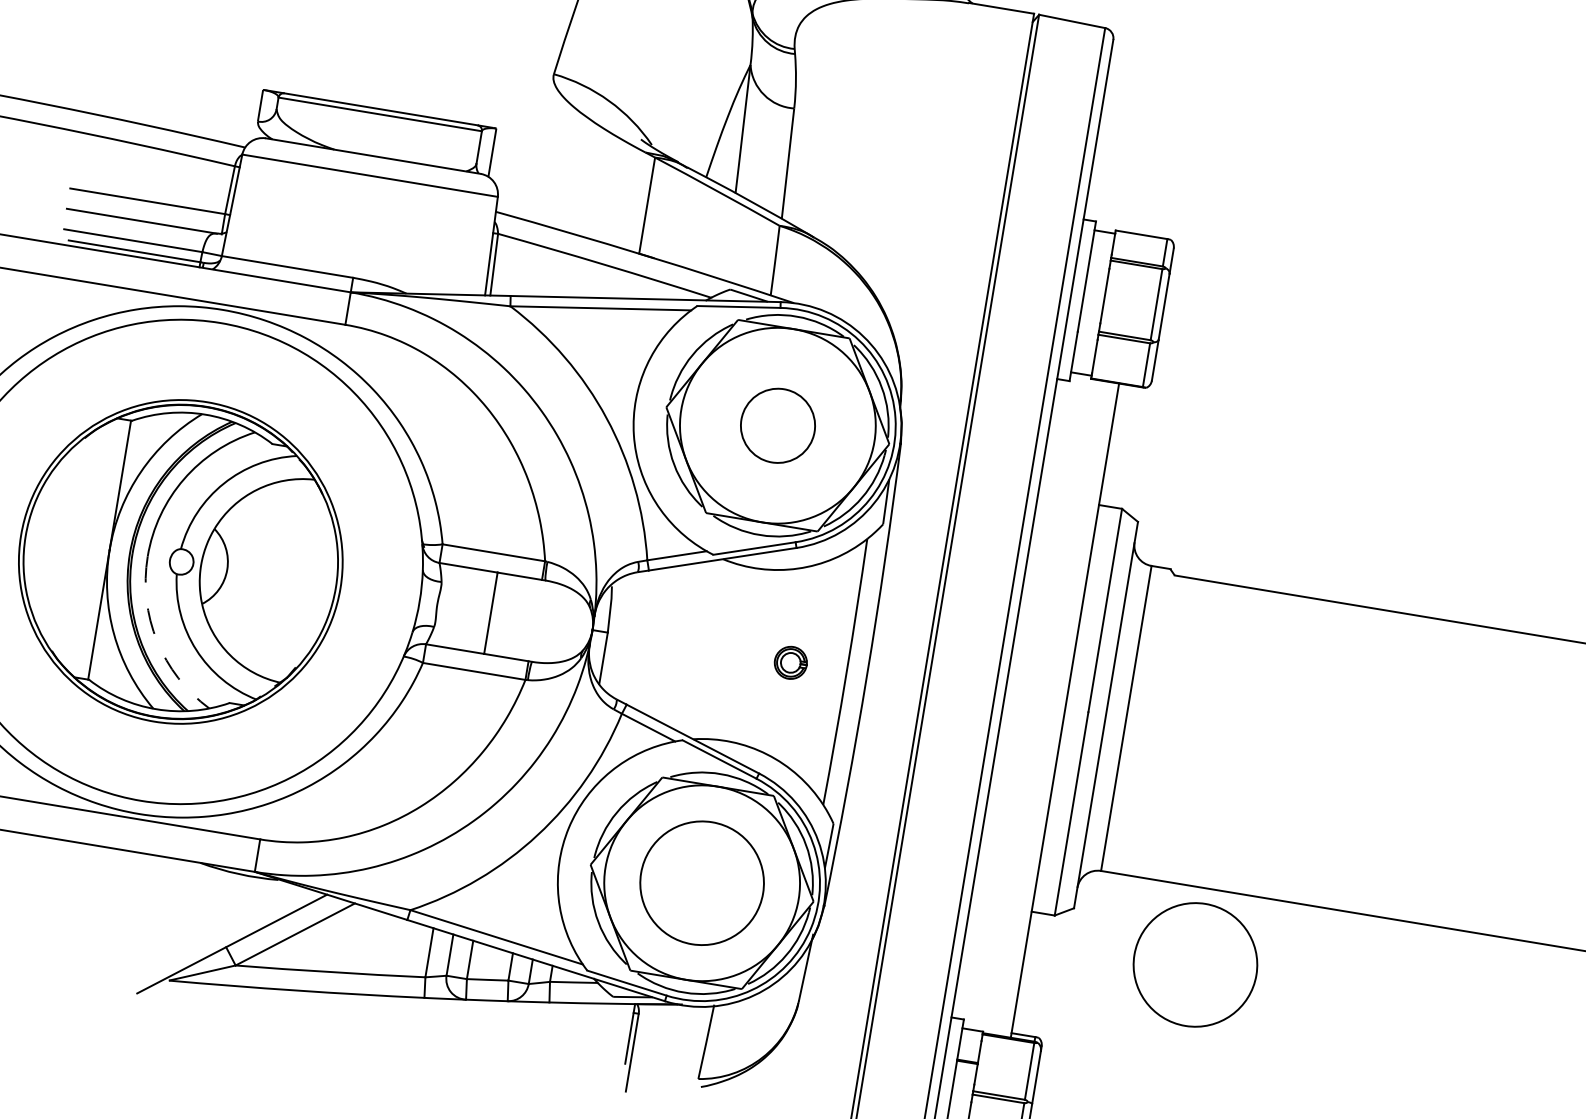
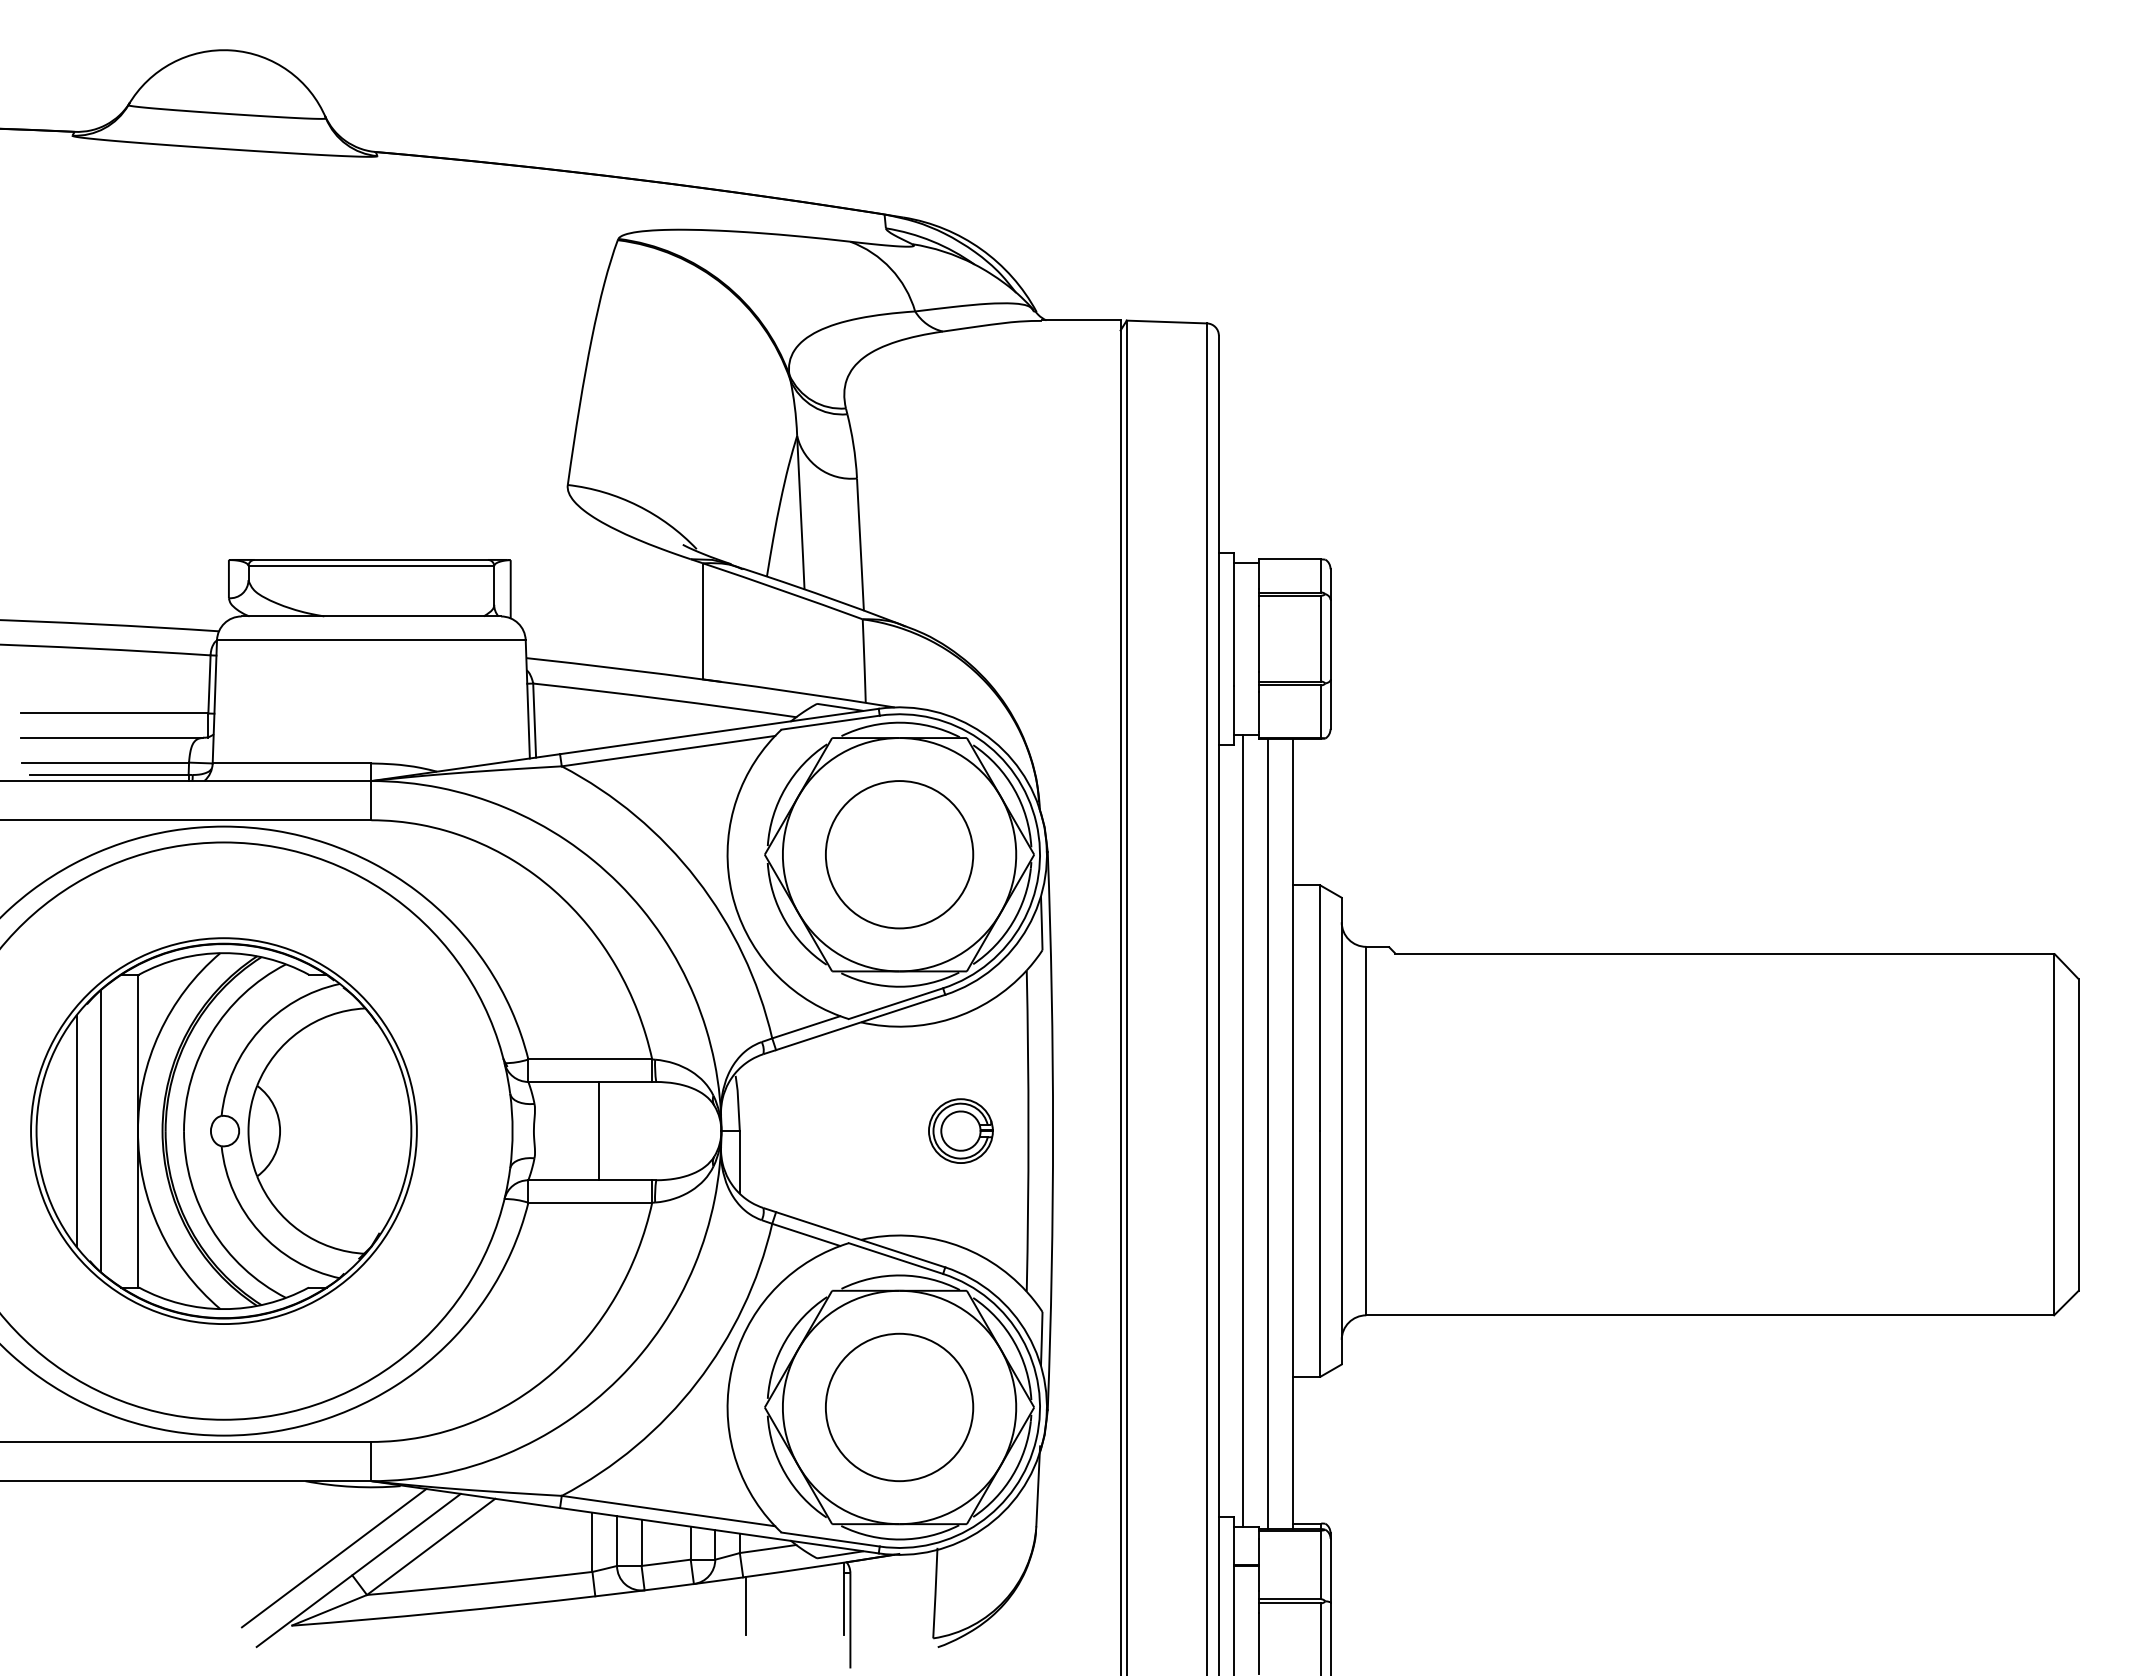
circle: (777, 425) -> (899, 854), size x1.67
line: (58, 541) -> (76, 1130), added
line: (79, 544) -> (101, 1130), added
arc: (157, 640) -> (211, 1228), dashed -> solid
part: (790, 662) -> (960, 1130), size x1.67
line: (1024, 701) -> (1243, 1130), added
line: (1045, 707) -> (1268, 1133), added
line: (212, 930) -> (333, 1558), added
circle: (1195, 964) -> (1495, 1407), removed
line: (547, 1026) -> (745, 1605), added

